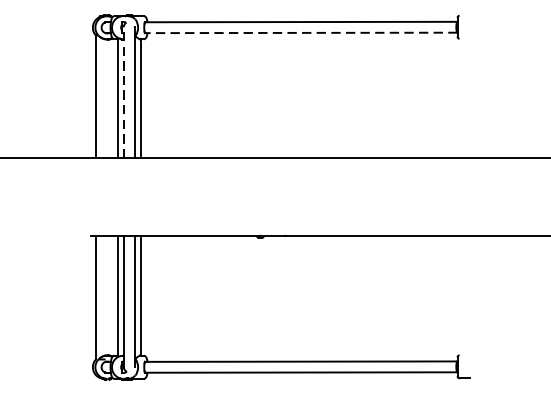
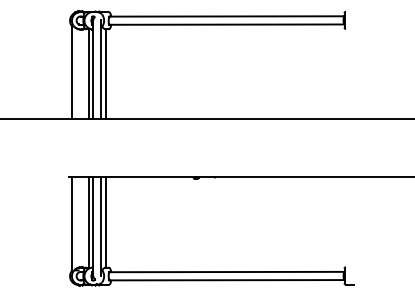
line: (300, 32) -> (226, 24), dashed -> solid
line: (124, 92) -> (93, 69), dashed -> solid

